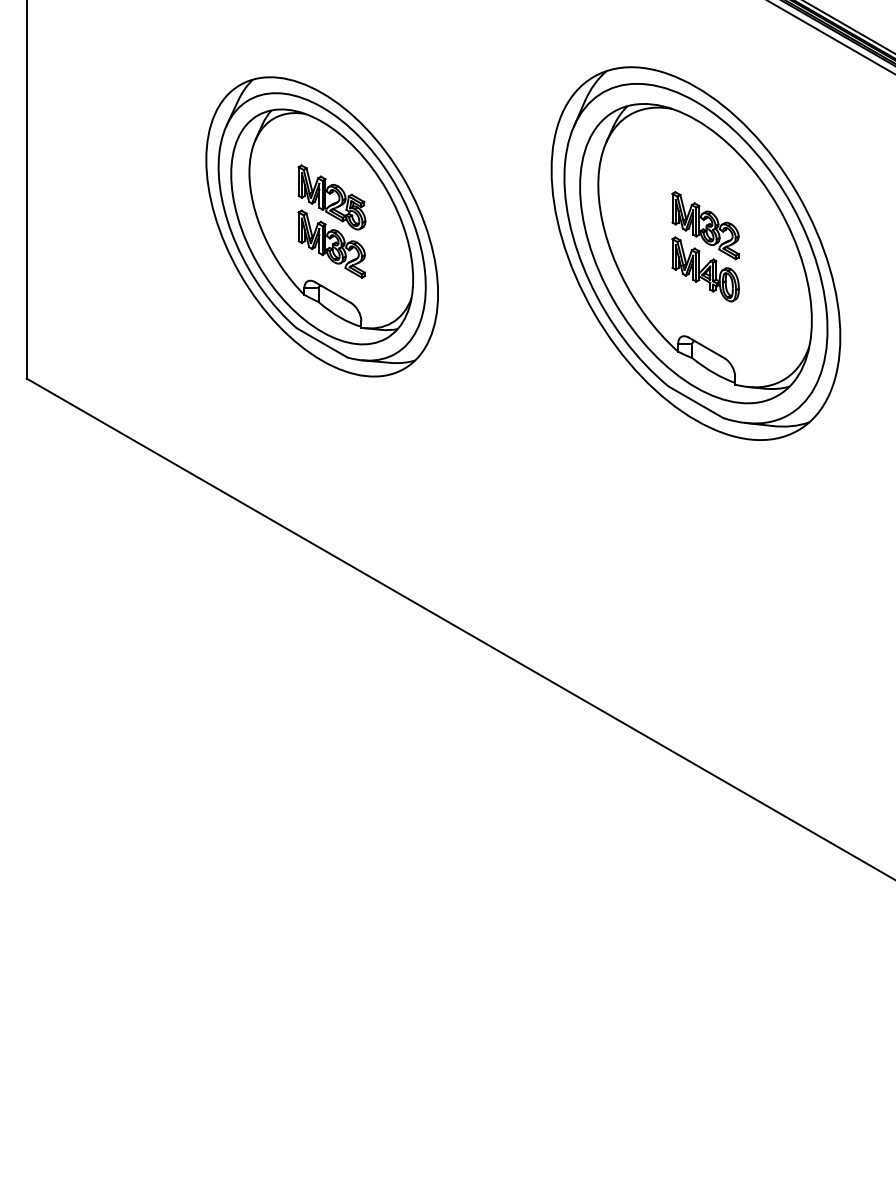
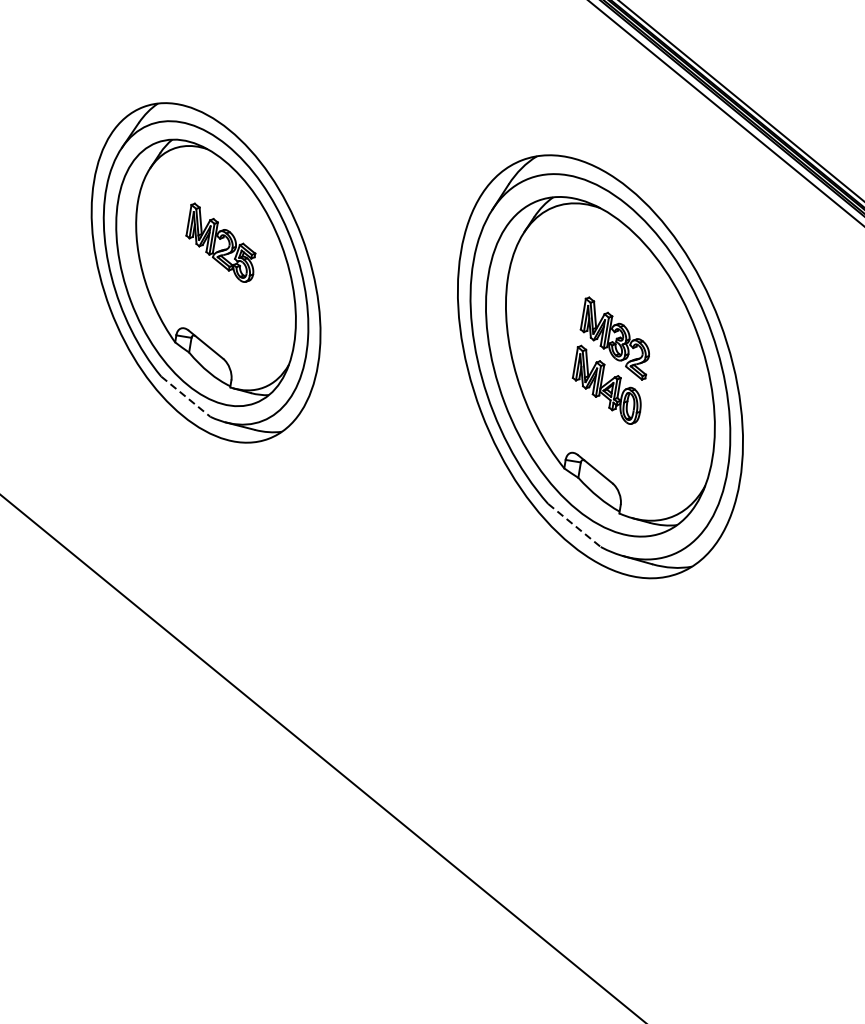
part: (331, 243) -> (213, 292), removed
line: (322, 343) -> (186, 397), solid -> dashed
line: (696, 402) -> (574, 525), solid -> dashed

